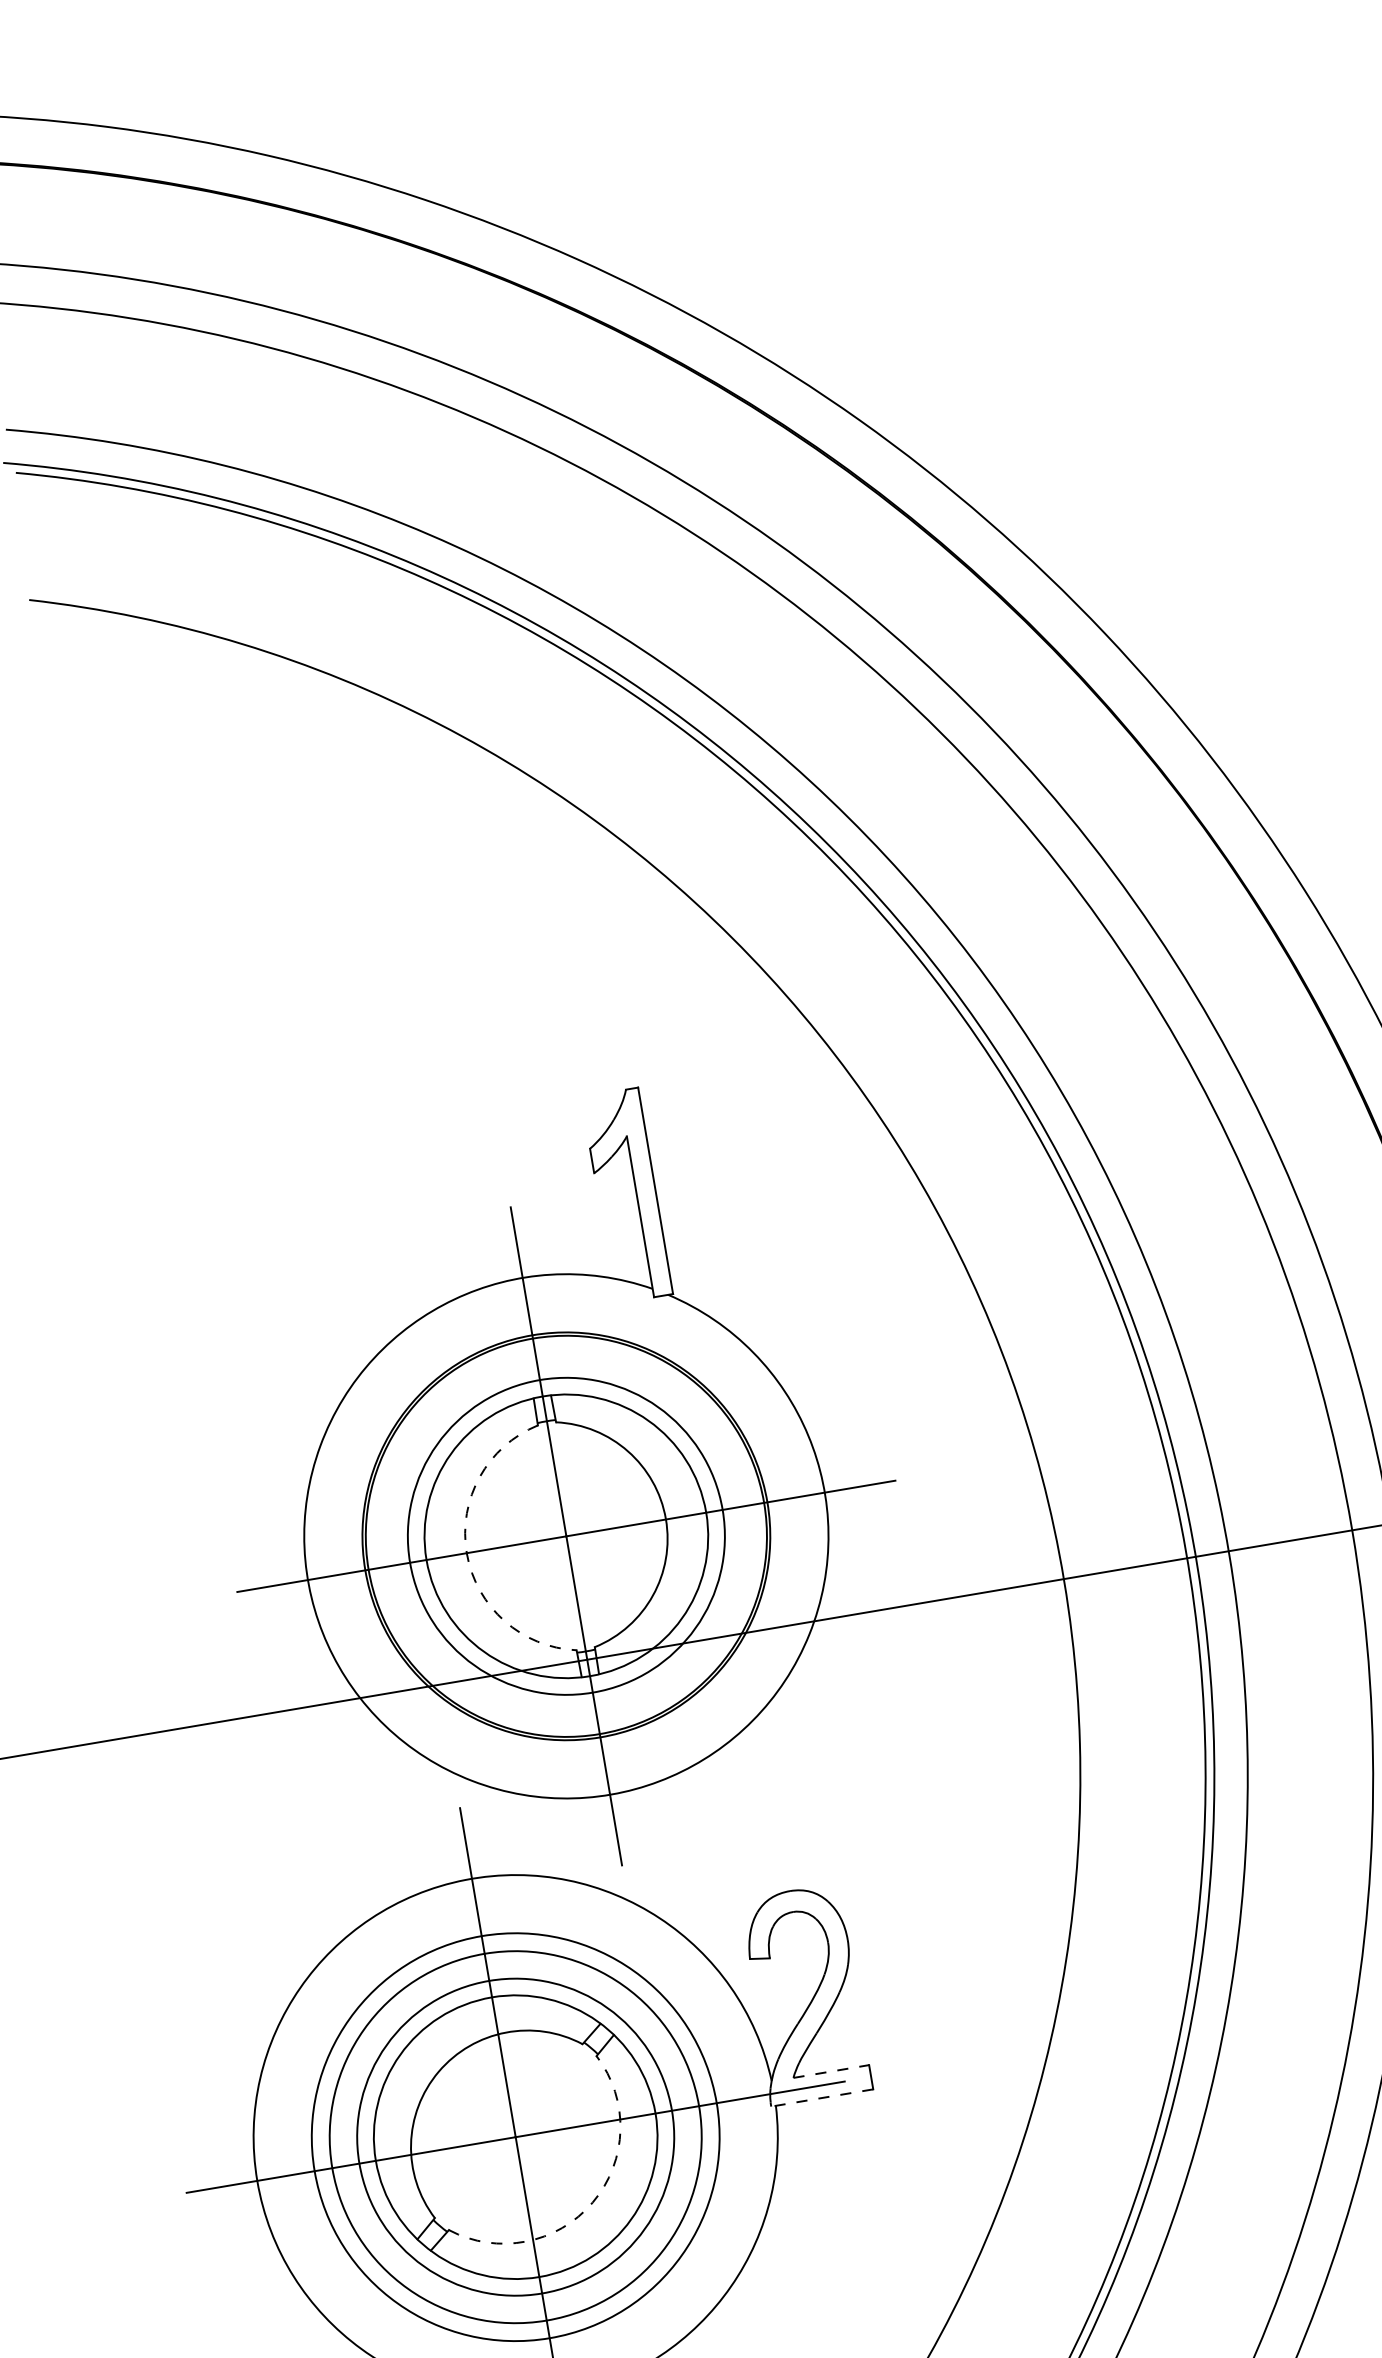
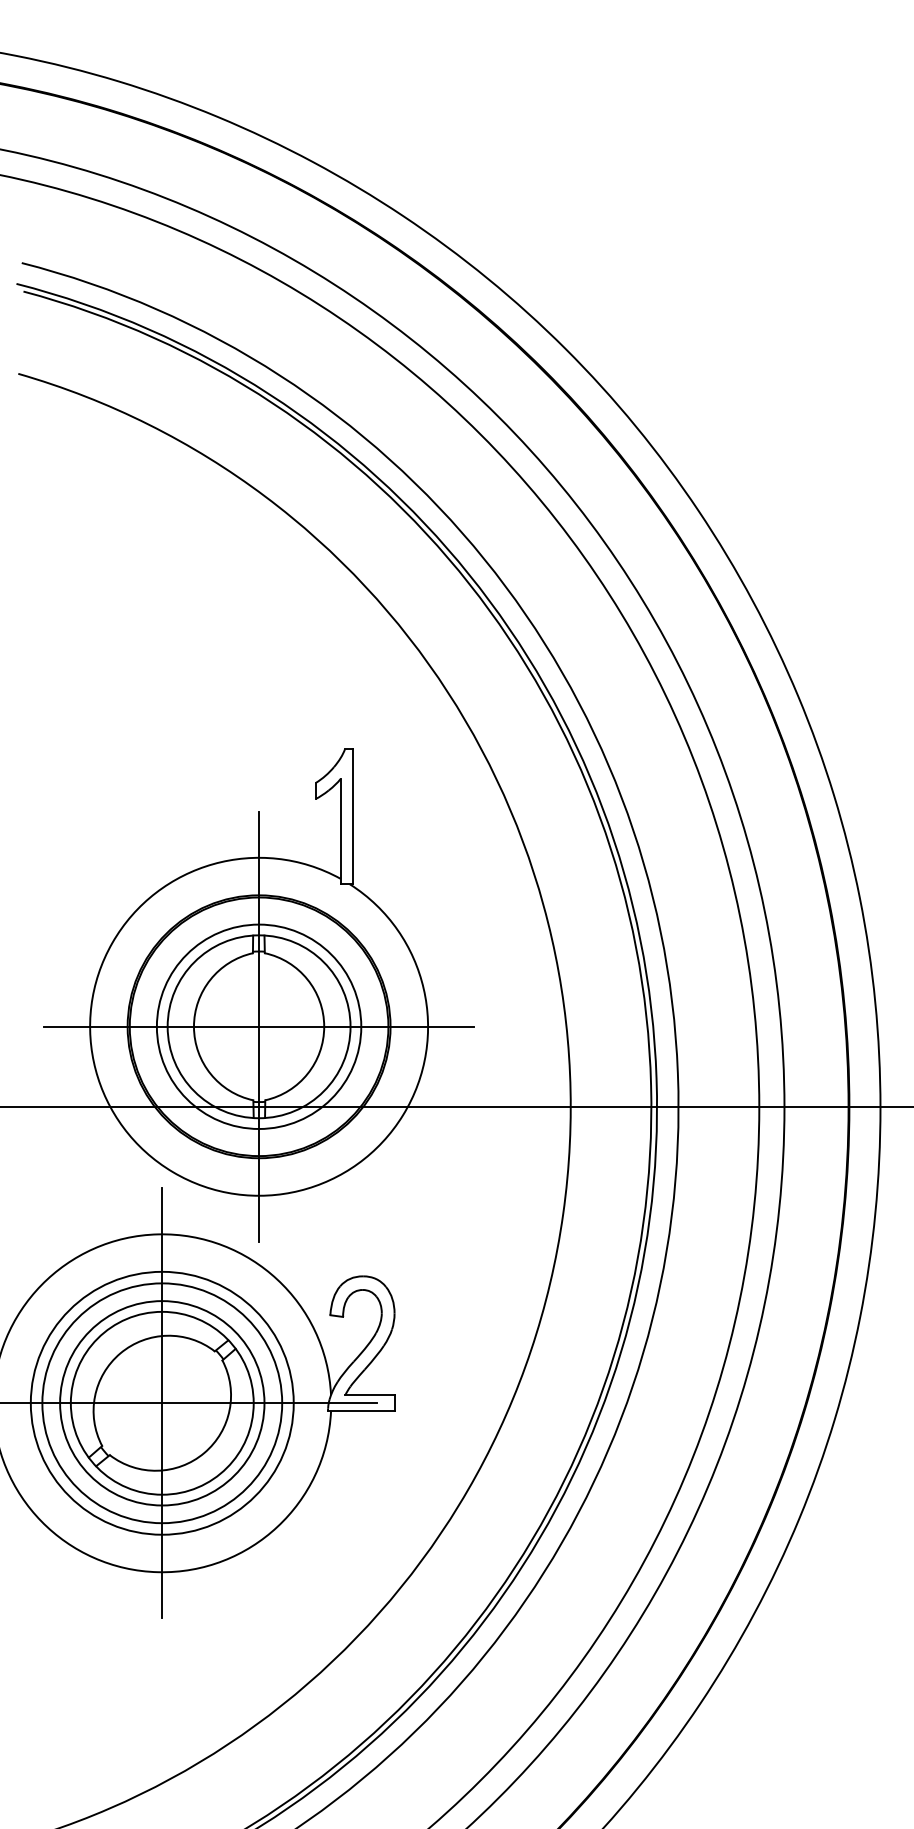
arc: (465, 1552) -> (193, 1026), dashed -> solid
line: (830, 2071) -> (369, 1395), dashed -> solid
line: (820, 2098) -> (360, 1411), dashed -> solid
arc: (593, 2203) -> (204, 1453), dashed -> solid

